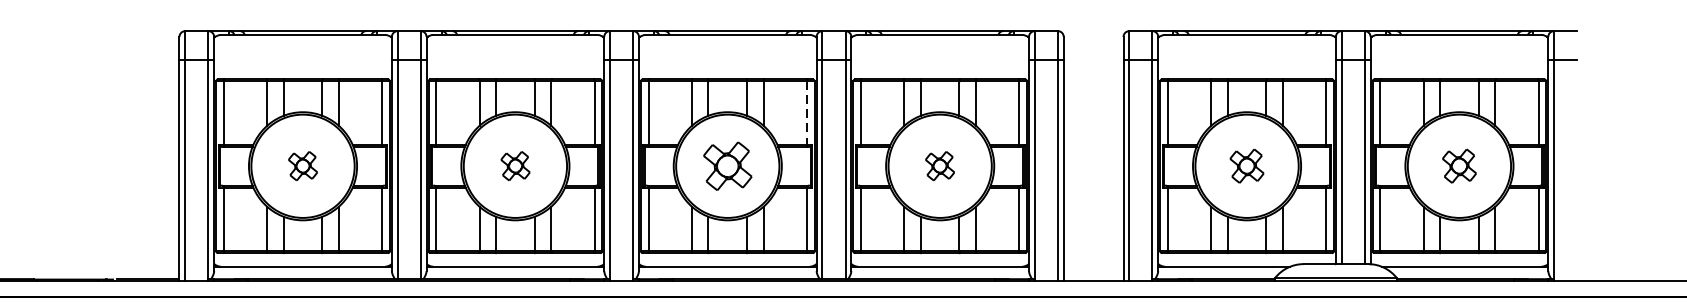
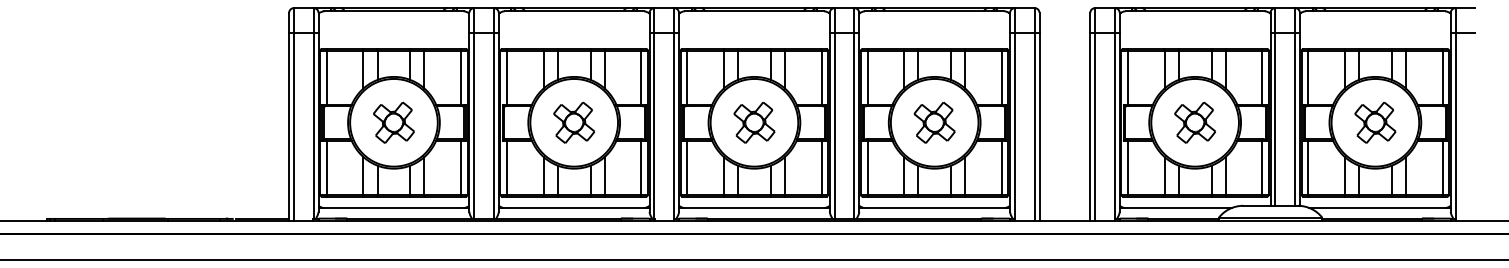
line: (806, 114) -> (821, 78), dashed -> solid
part: (302, 165) -> (393, 122), size x1.67
part: (515, 165) -> (574, 122), size x1.67
part: (939, 165) -> (934, 122), size x1.67
part: (1246, 165) -> (1194, 122), size x1.43
part: (1459, 165) -> (1375, 122), size x1.43

